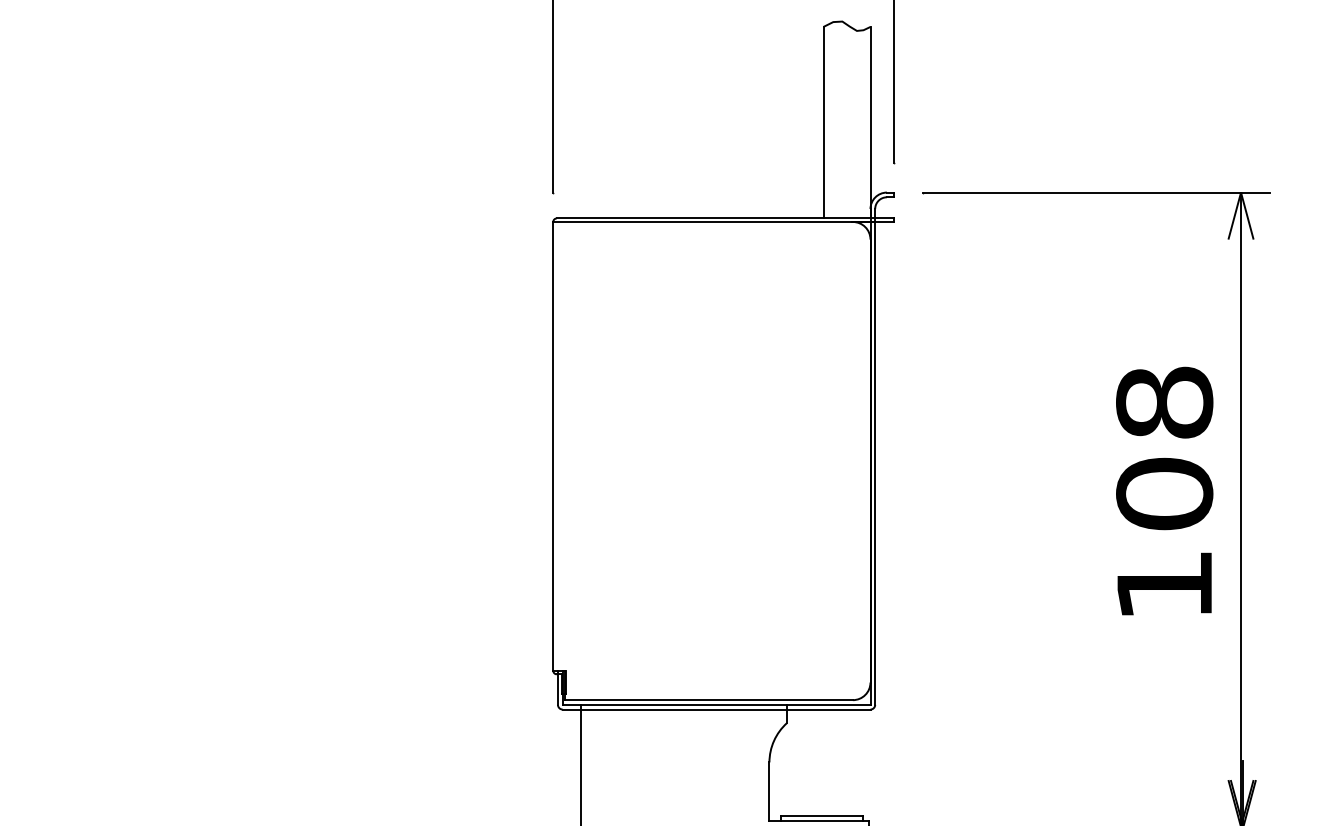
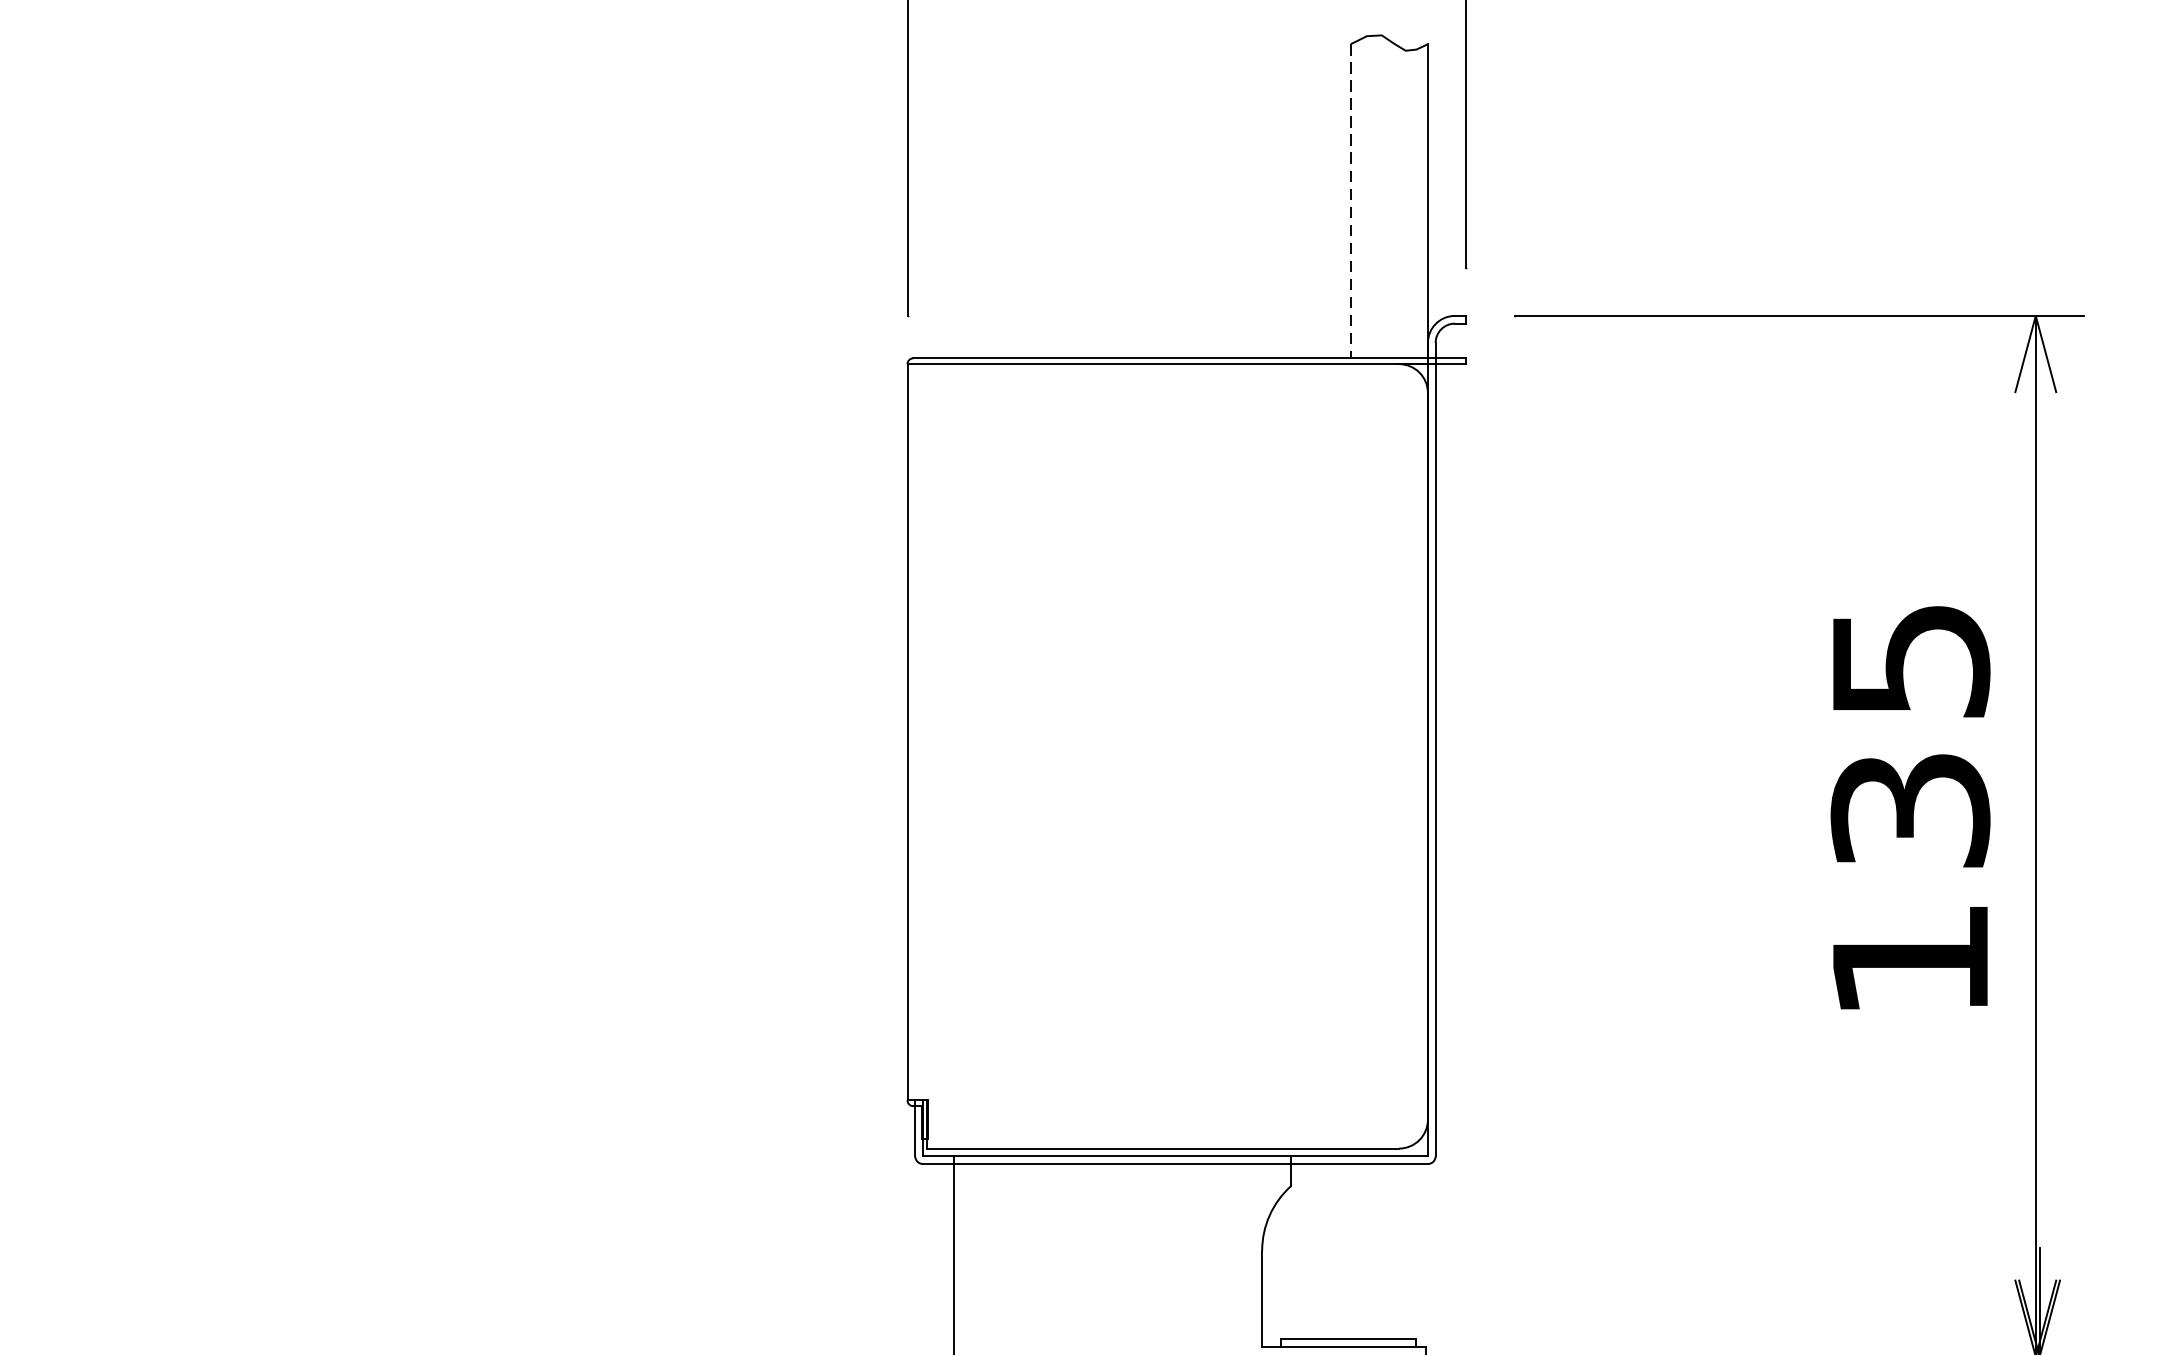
line: (823, 122) -> (1350, 200), solid -> dashed
text: (1164, 448) -> (1910, 735), 108 -> 135

